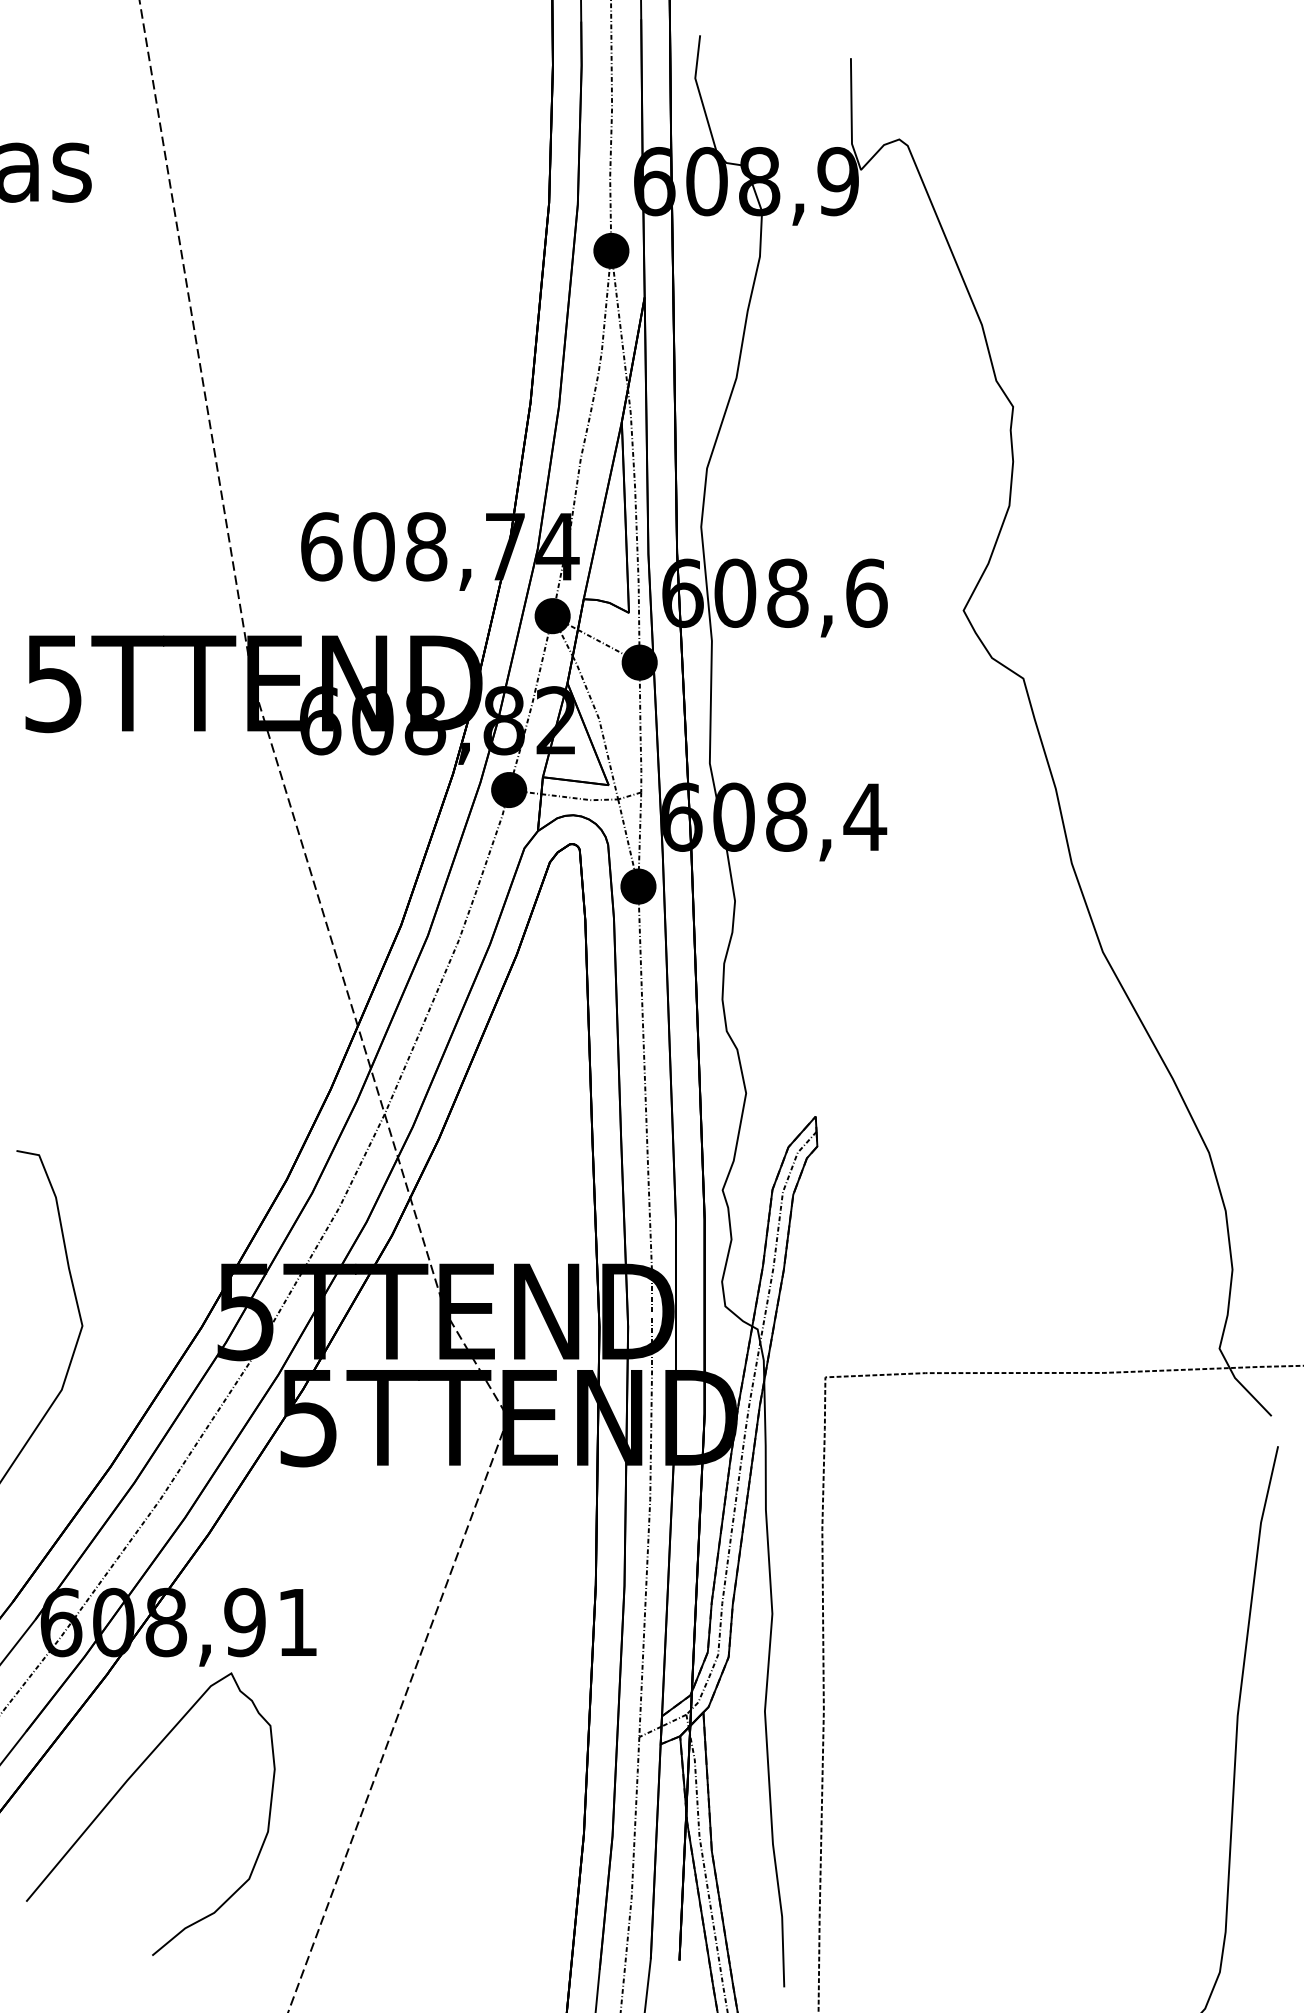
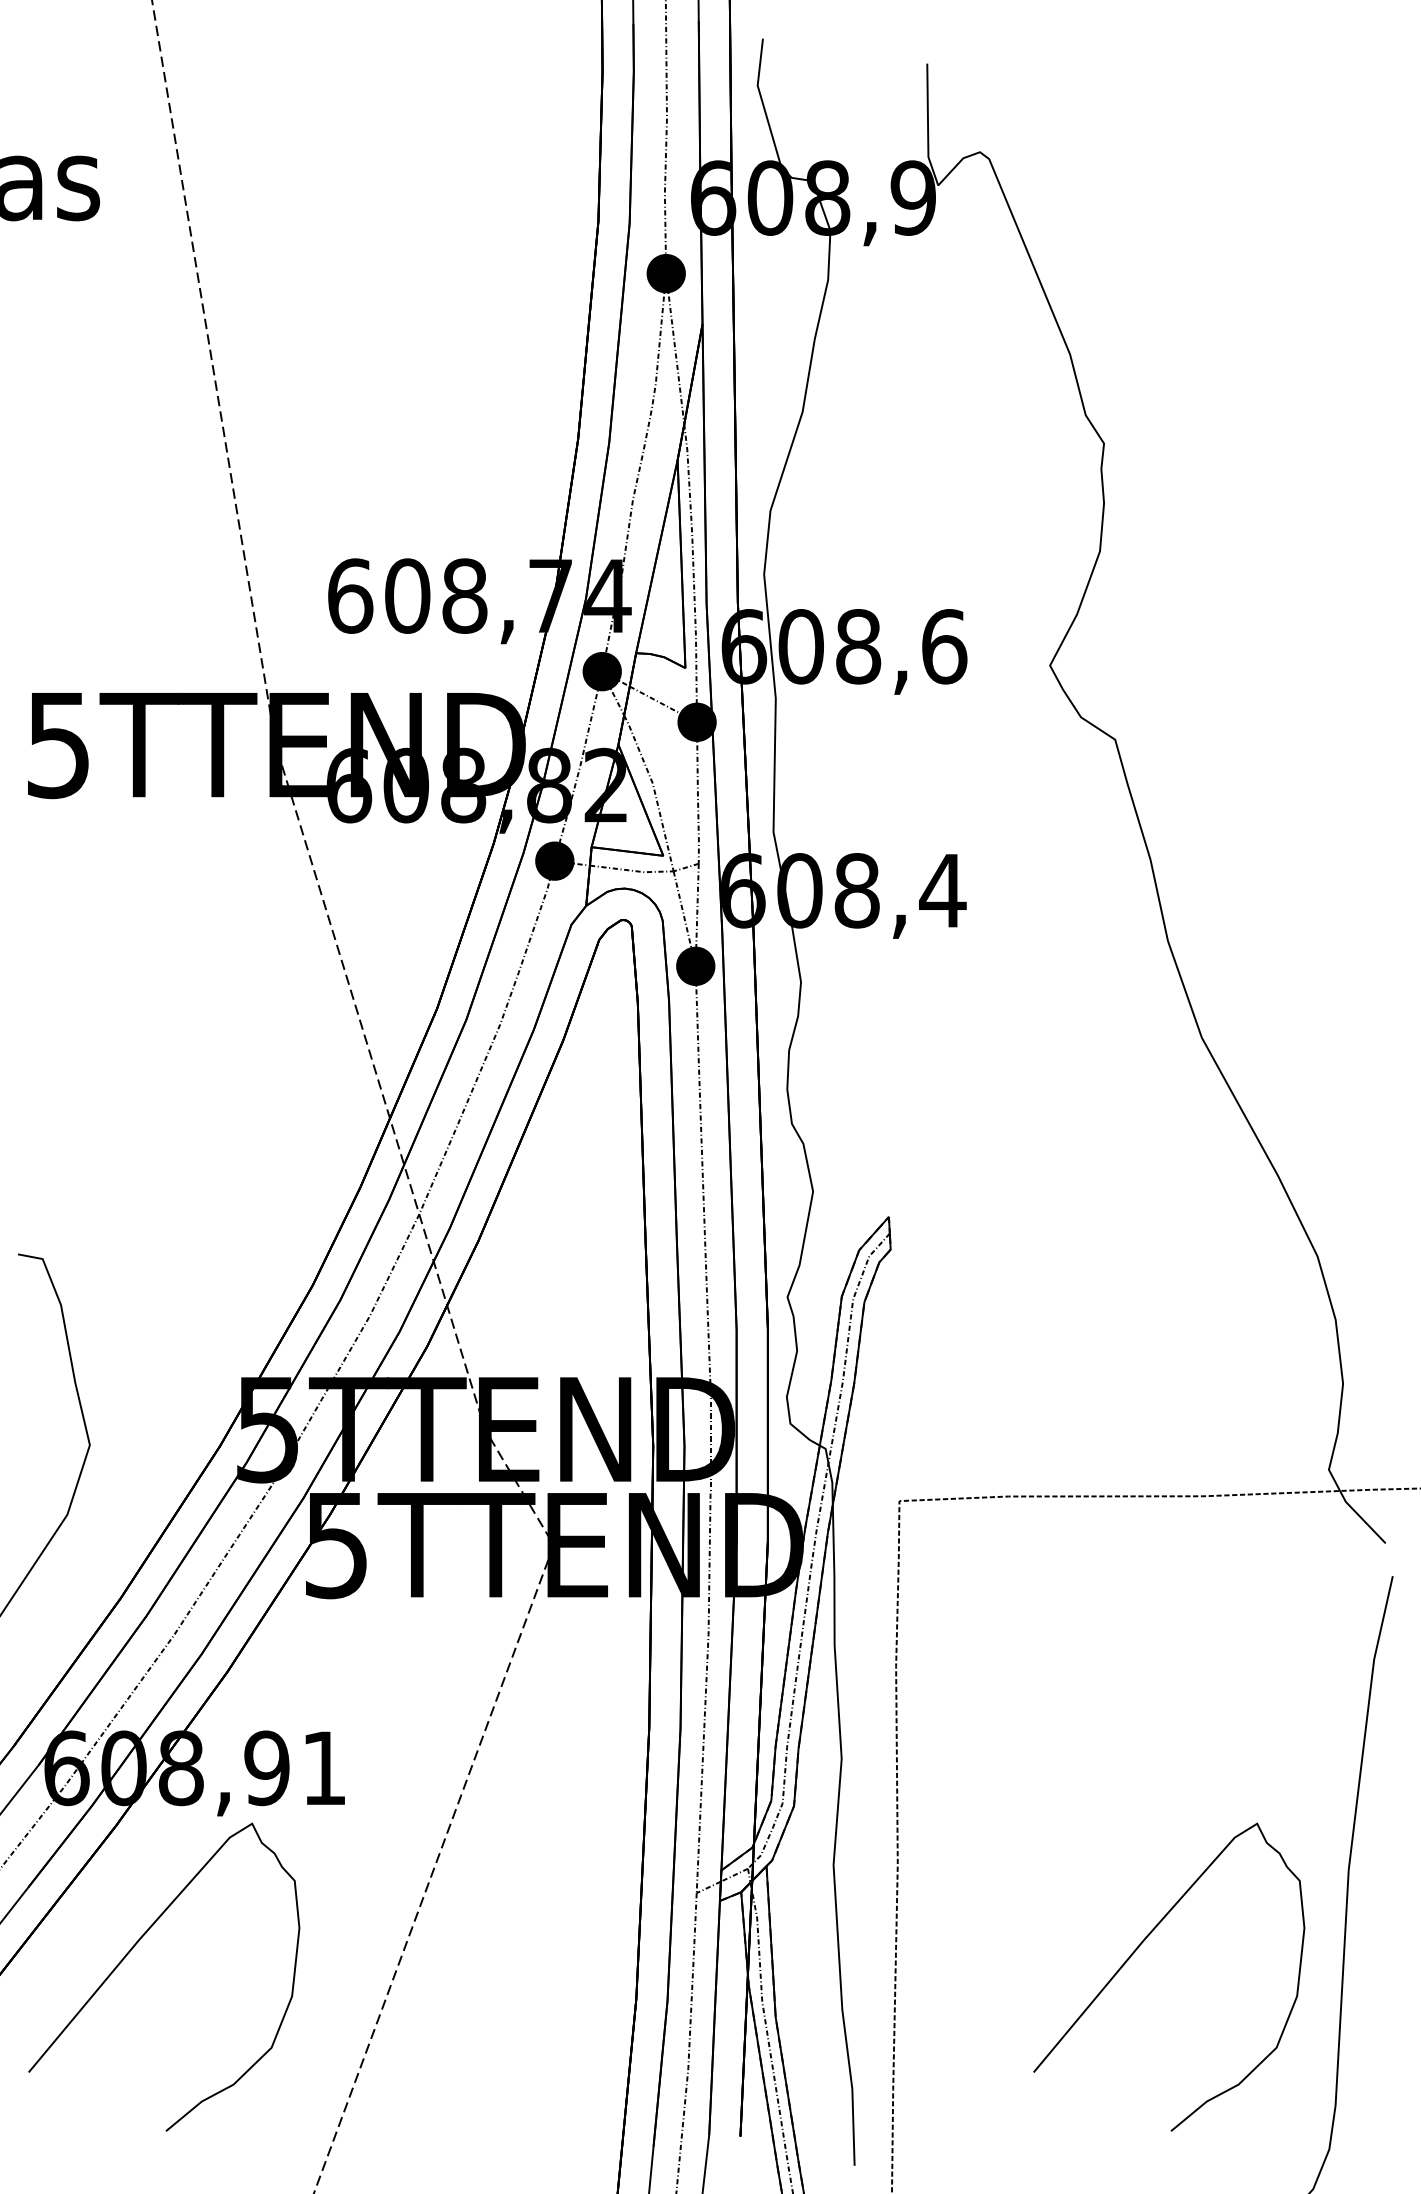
curve: (1045, 1787) -> (1139, 1947), added

